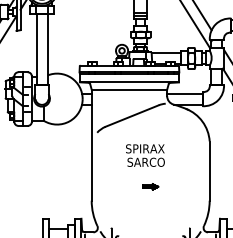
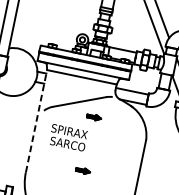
part: (150, 128) -> (93, 117), added
line: (91, 144) -> (36, 120), solid -> dashed
text: (145, 155) -> (68, 137), moved

